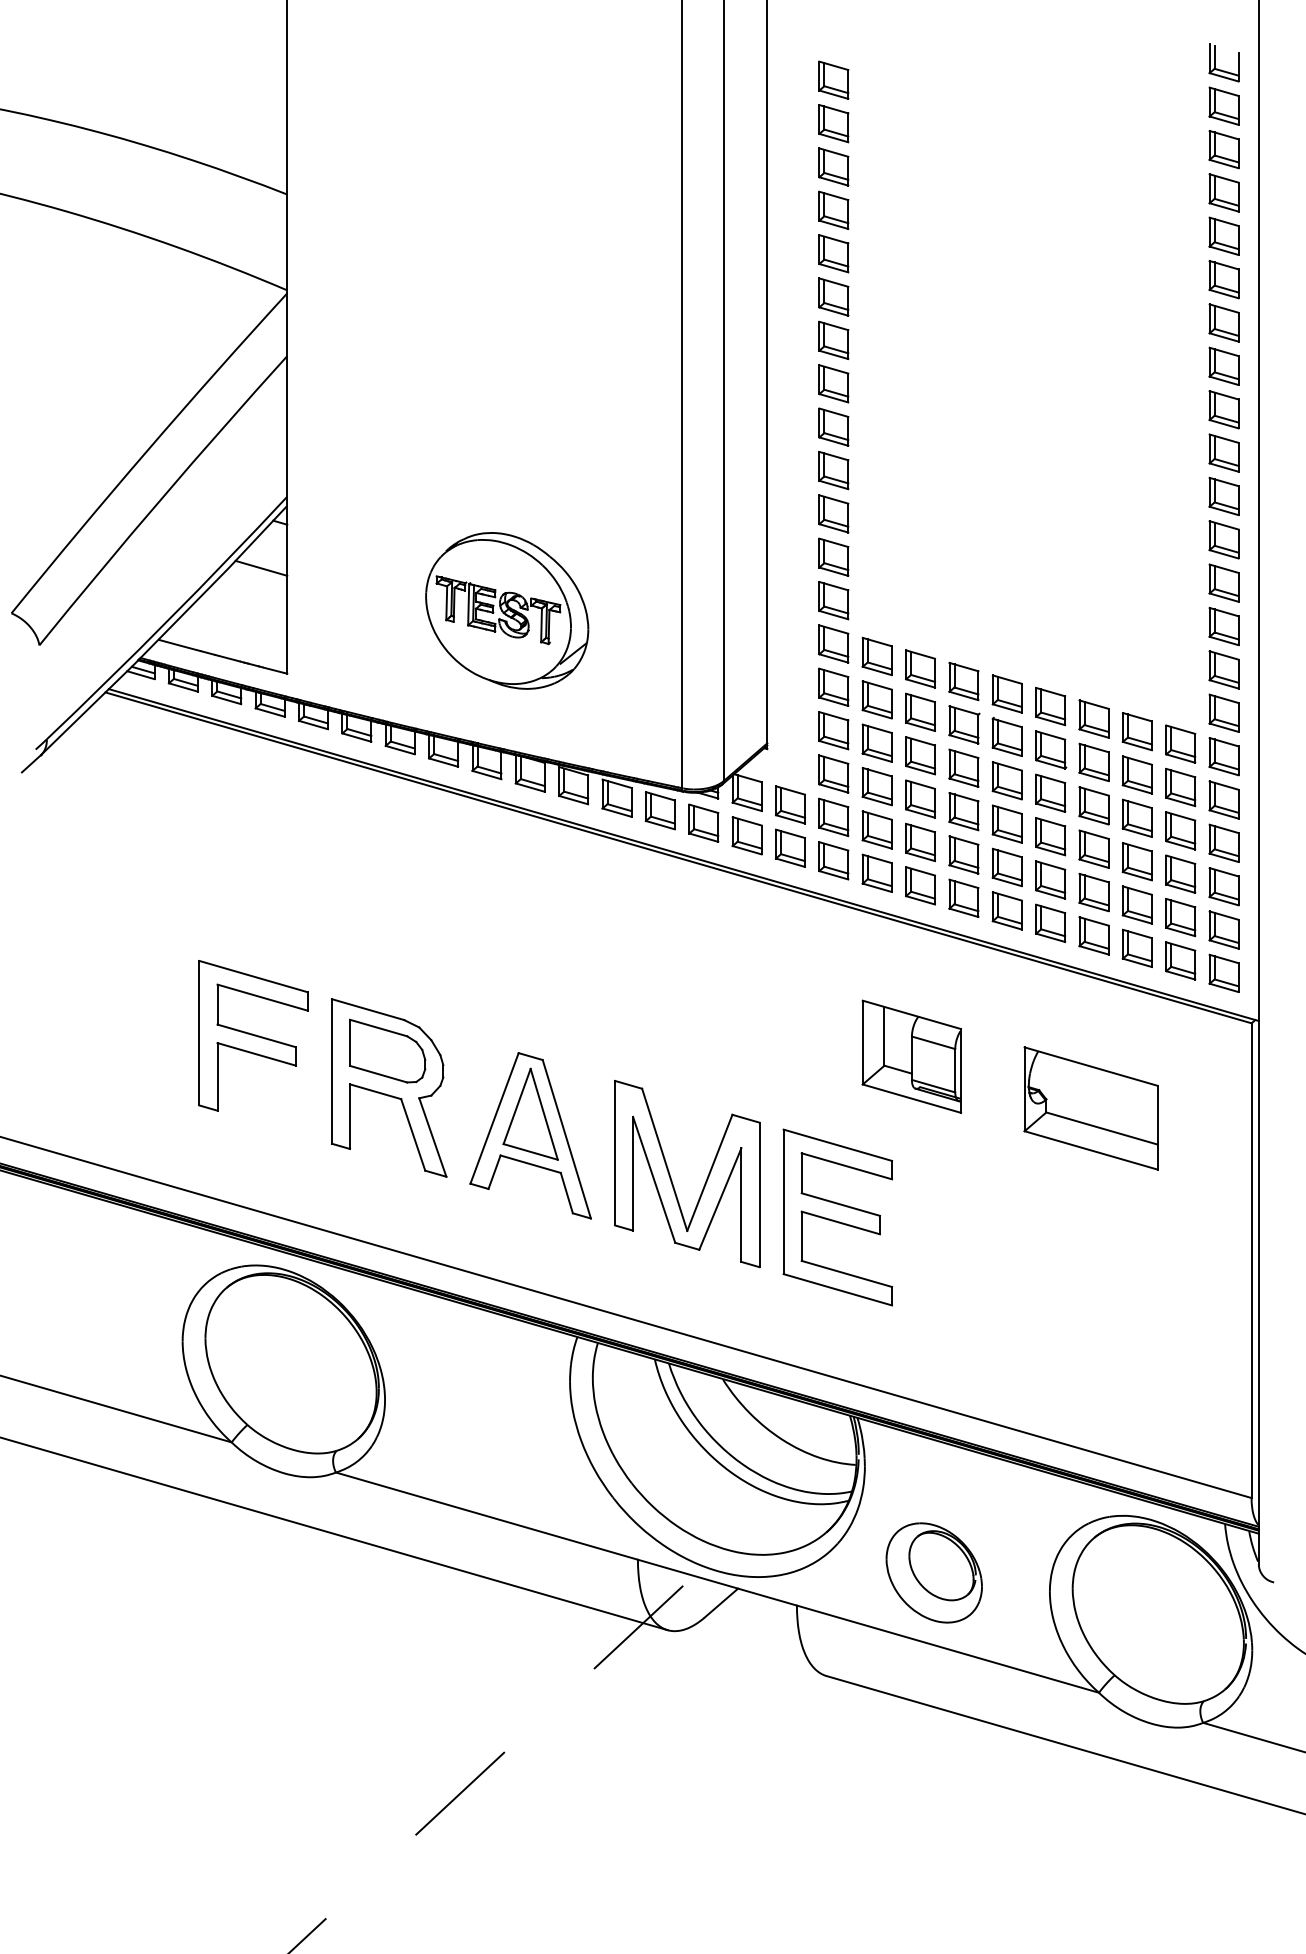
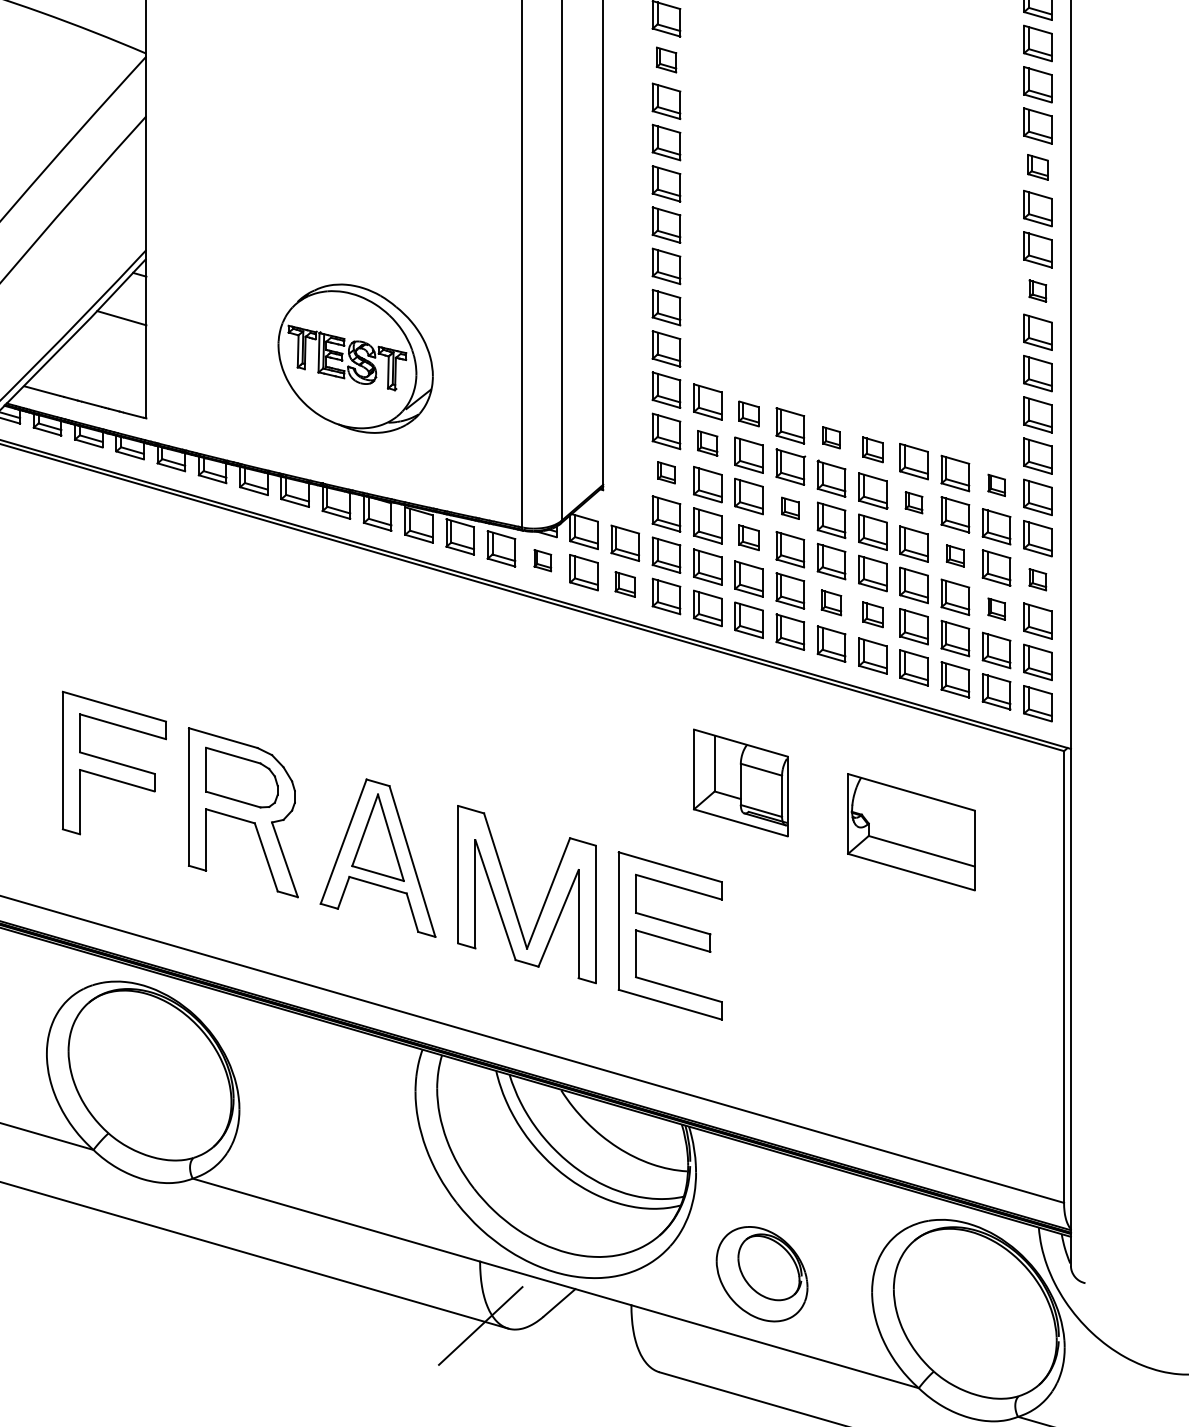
part: (833, 296) -> (666, 59), size x0.7
part: (1223, 409) -> (1037, 167), size x0.7
part: (1223, 539) -> (1037, 290), size x0.6
part: (920, 668) -> (749, 413), size x0.7
part: (1006, 693) -> (830, 437), size x0.6
part: (876, 699) -> (707, 443), size x0.7
part: (1050, 706) -> (872, 449), size x0.7
part: (833, 730) -> (666, 472), size x0.6
part: (1180, 743) -> (996, 484), size x0.6
part: (1093, 761) -> (913, 502), size x0.6
part: (963, 767) -> (789, 507), size x0.6
part: (920, 798) -> (749, 537), size x0.7
part: (1136, 817) -> (954, 555), size x0.6
part: (703, 822) -> (542, 560), size x0.6
part: (1223, 842) -> (1037, 579), size x0.6
part: (790, 847) -> (625, 583), size x0.7
part: (1006, 867) -> (830, 602), size x0.7
part: (1180, 873) -> (996, 608), size x0.6
part: (1050, 879) -> (872, 614), size x0.7

